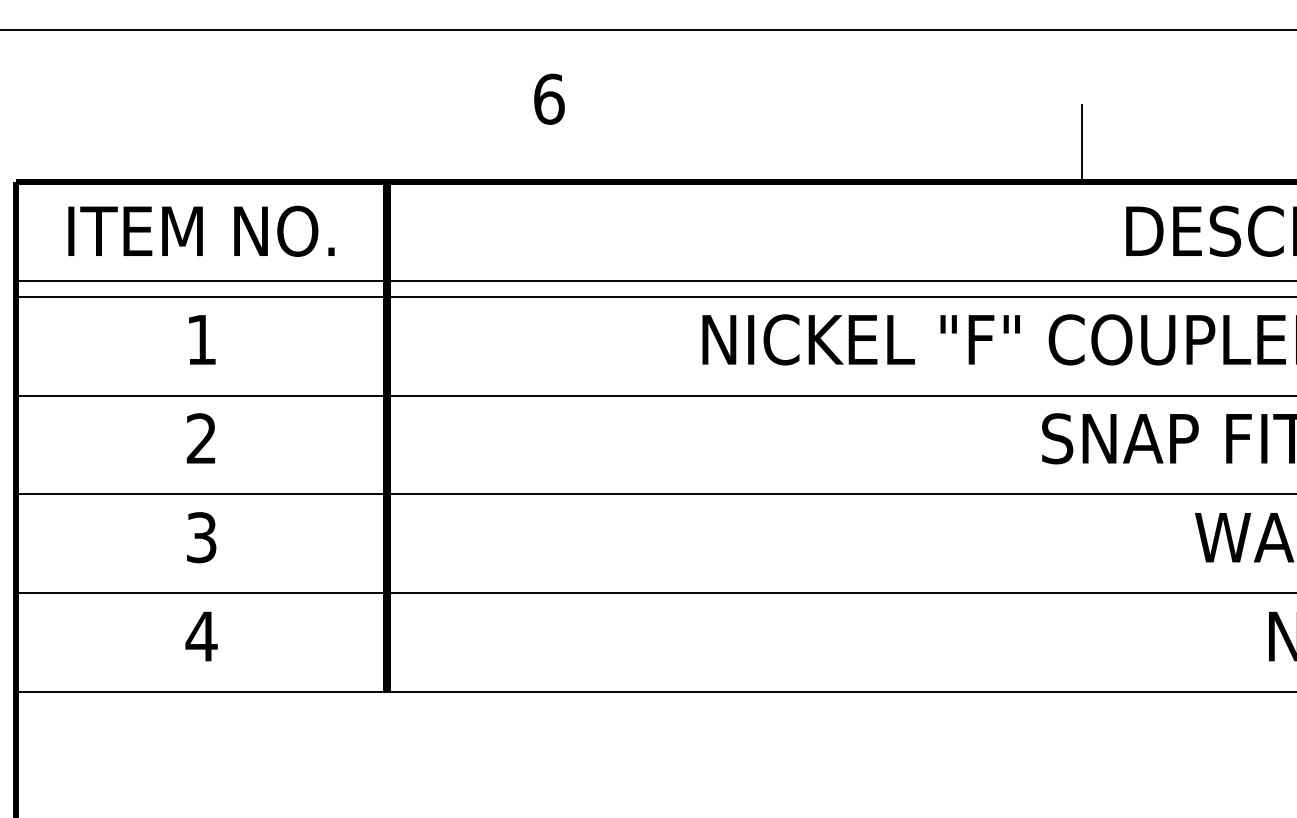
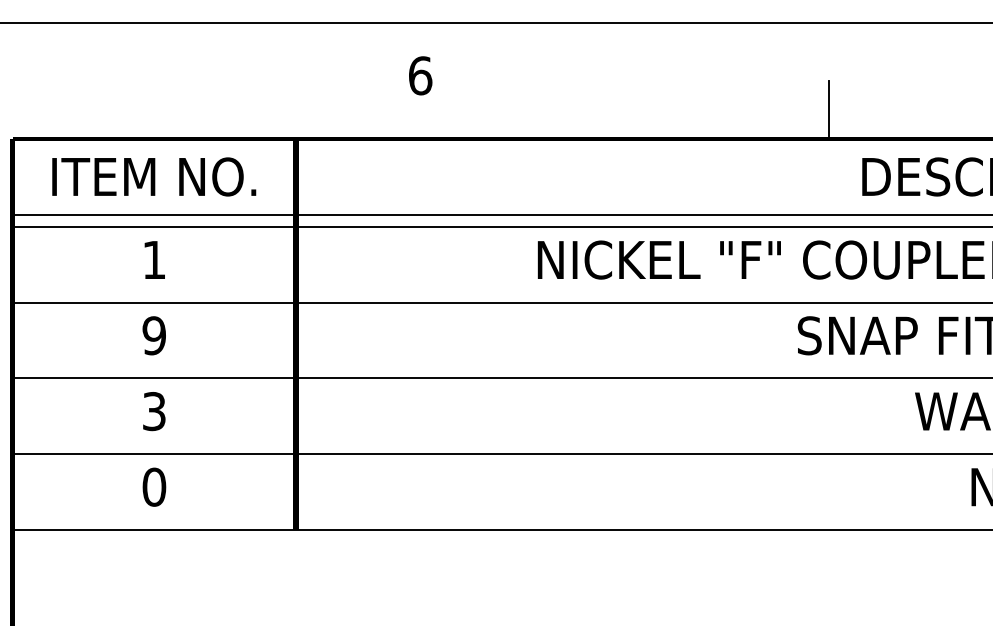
text: (201, 438) -> (154, 335), 2 -> 9
text: (201, 636) -> (154, 487), 4 -> 0

